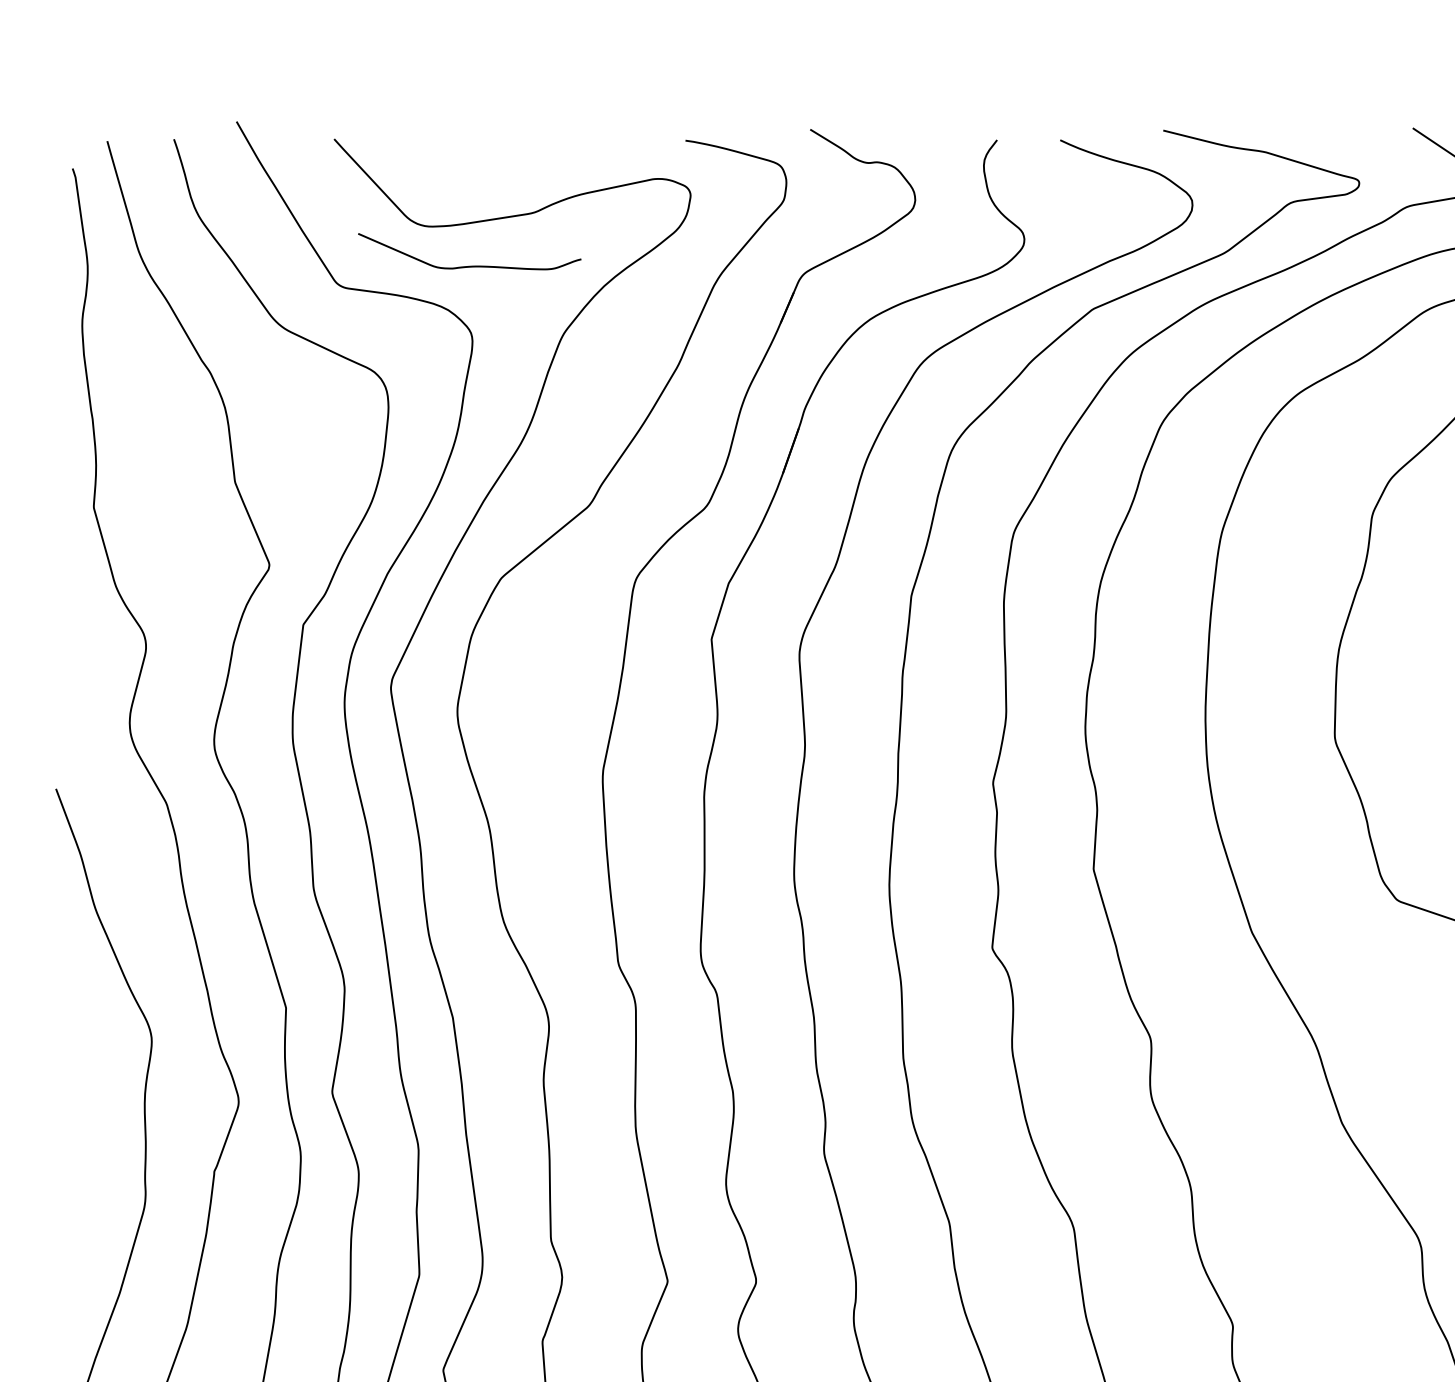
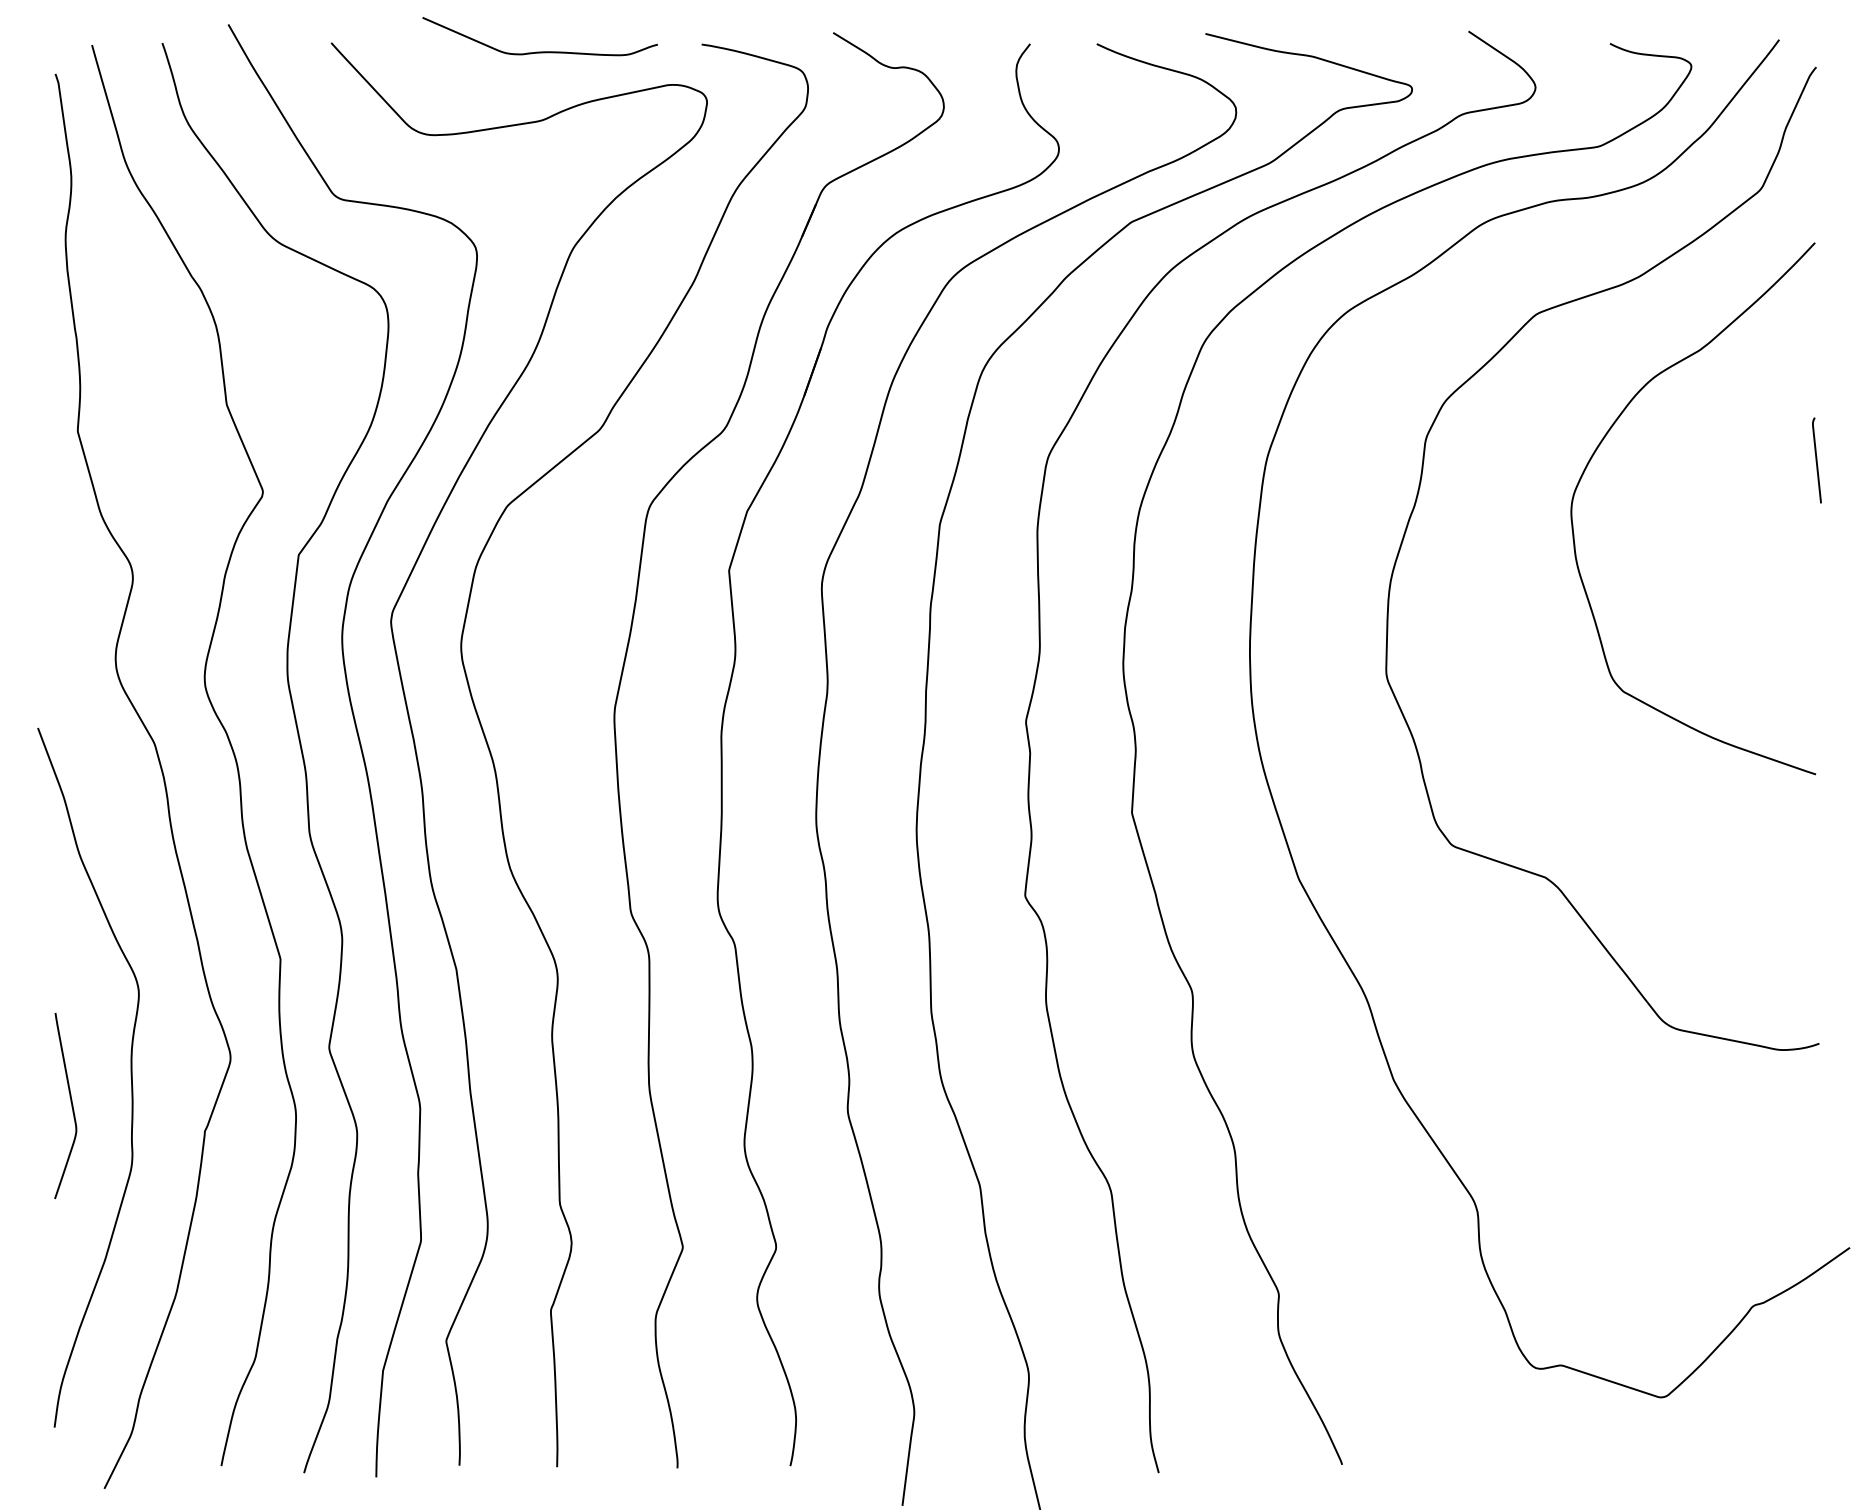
curve: (469, 265) -> (539, 51), moved
curve: (87, 1147) -> (71, 1106), added

